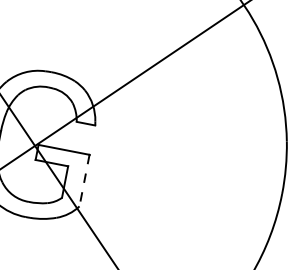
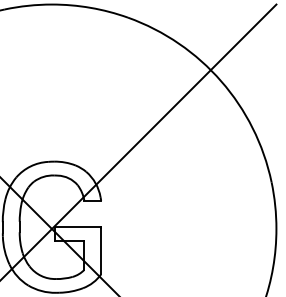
line: (84, 181) -> (101, 251), dashed -> solid

